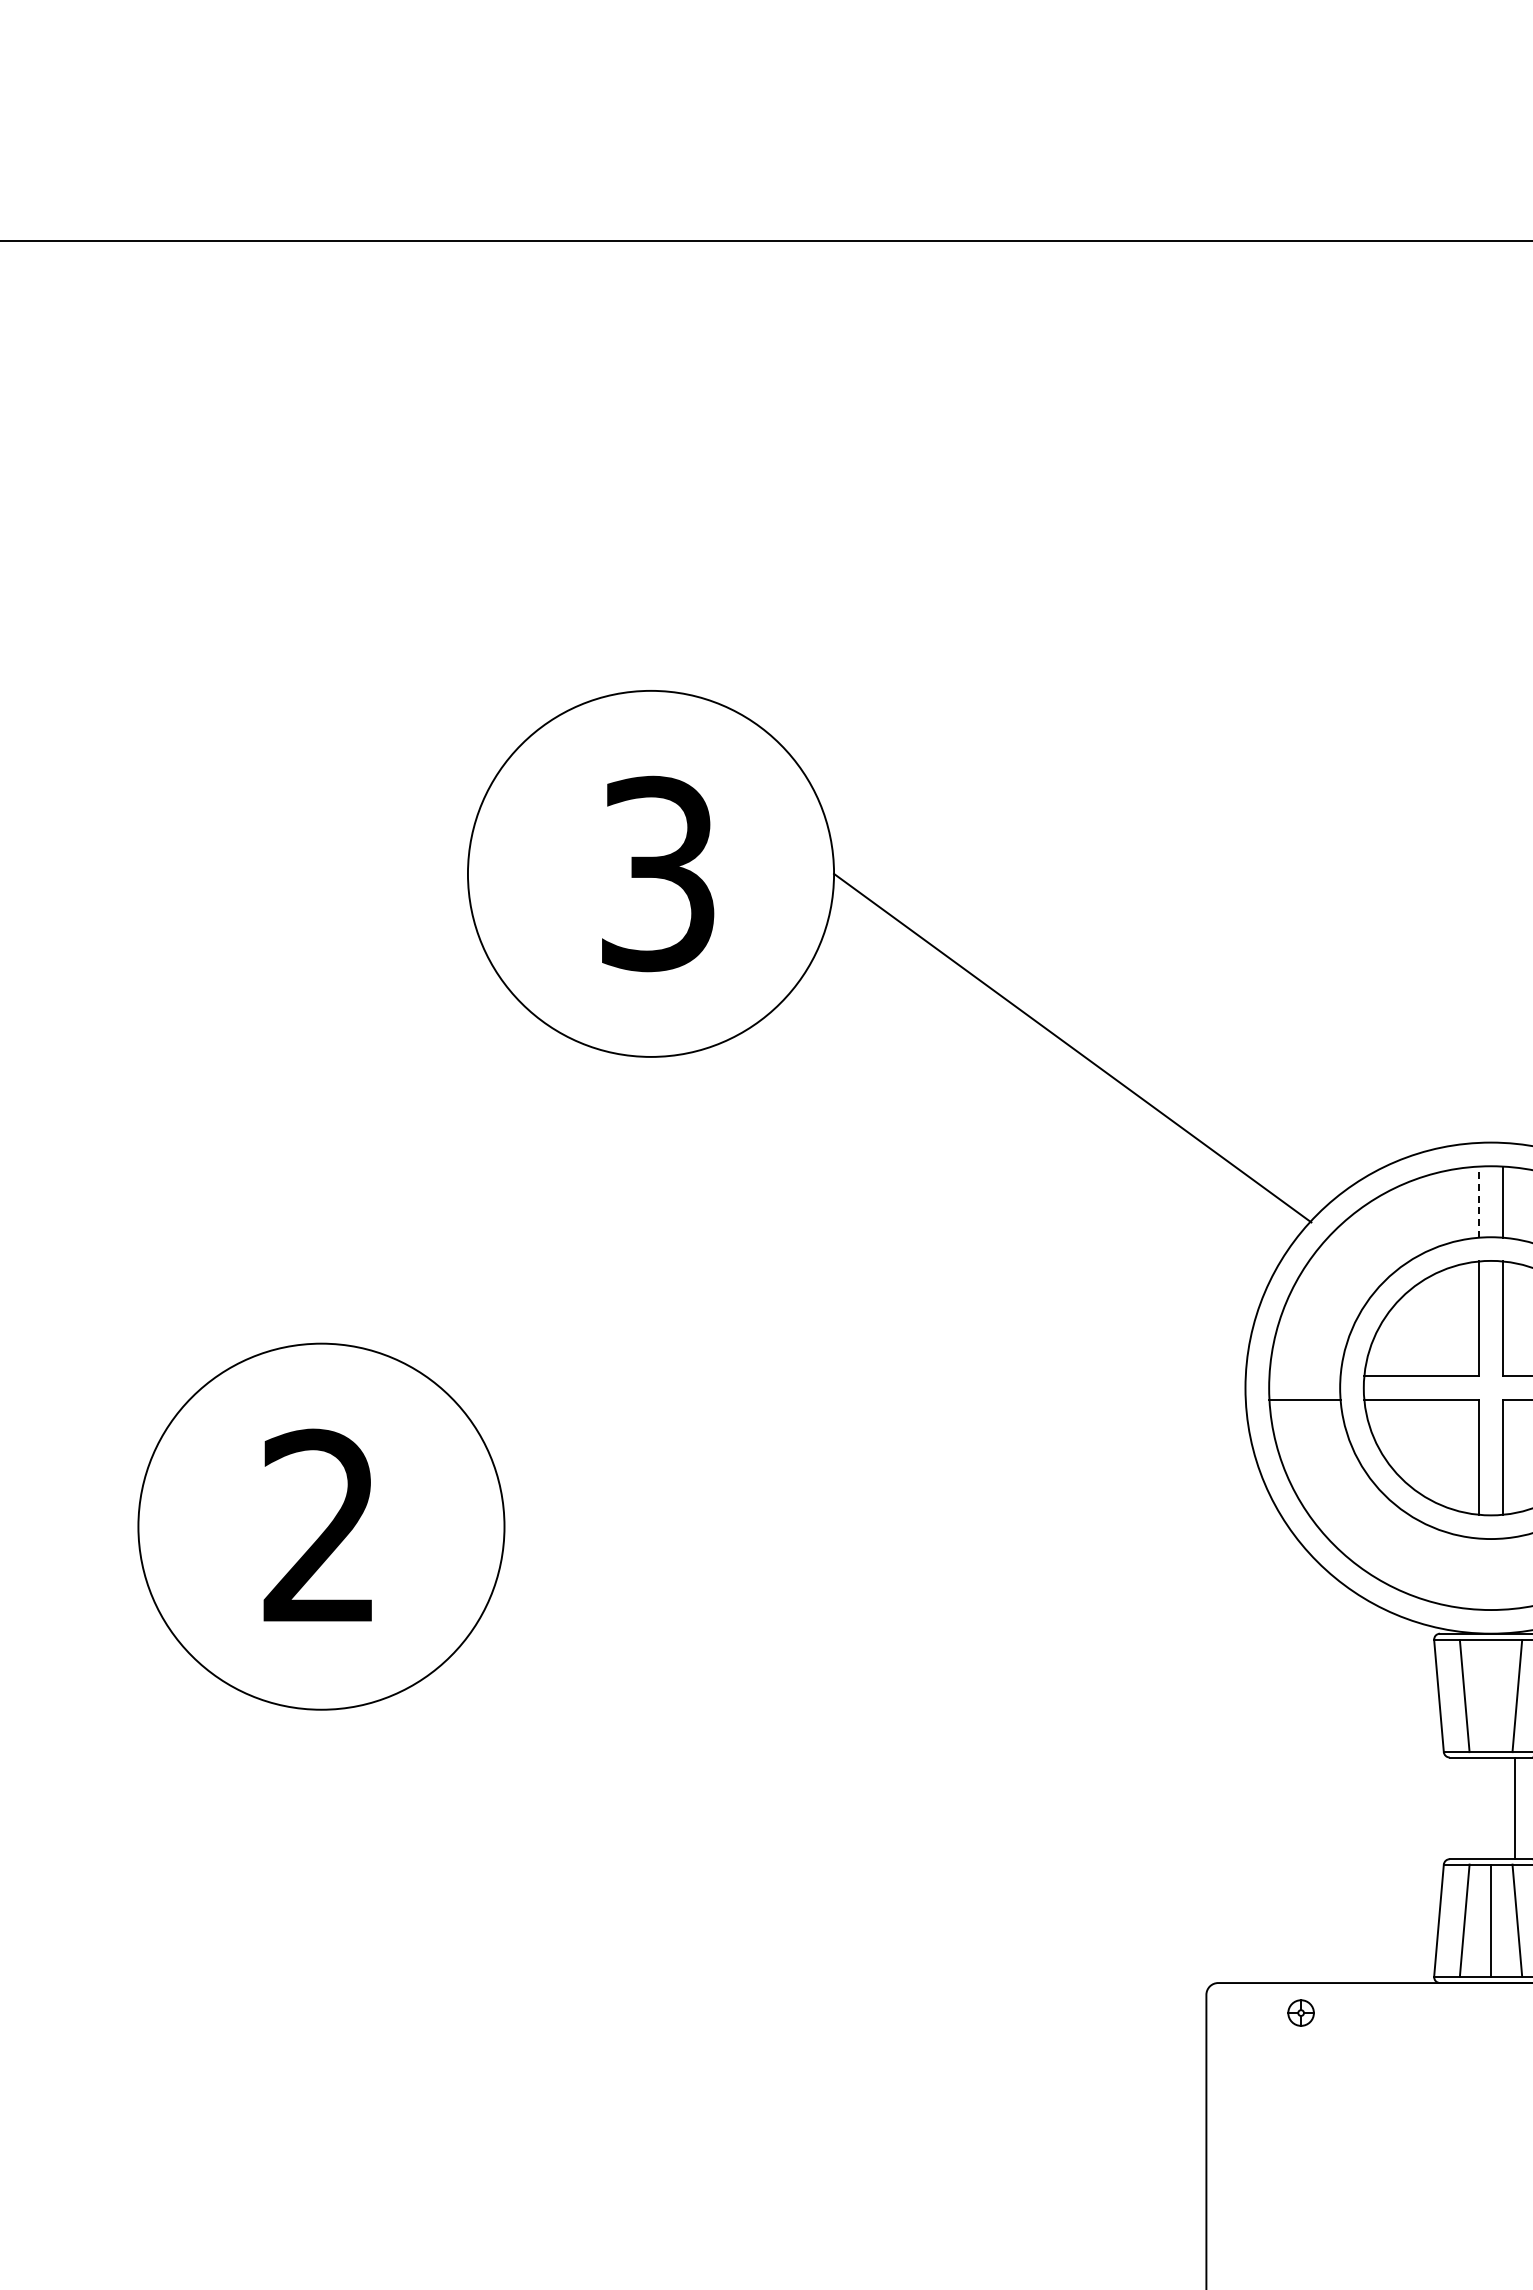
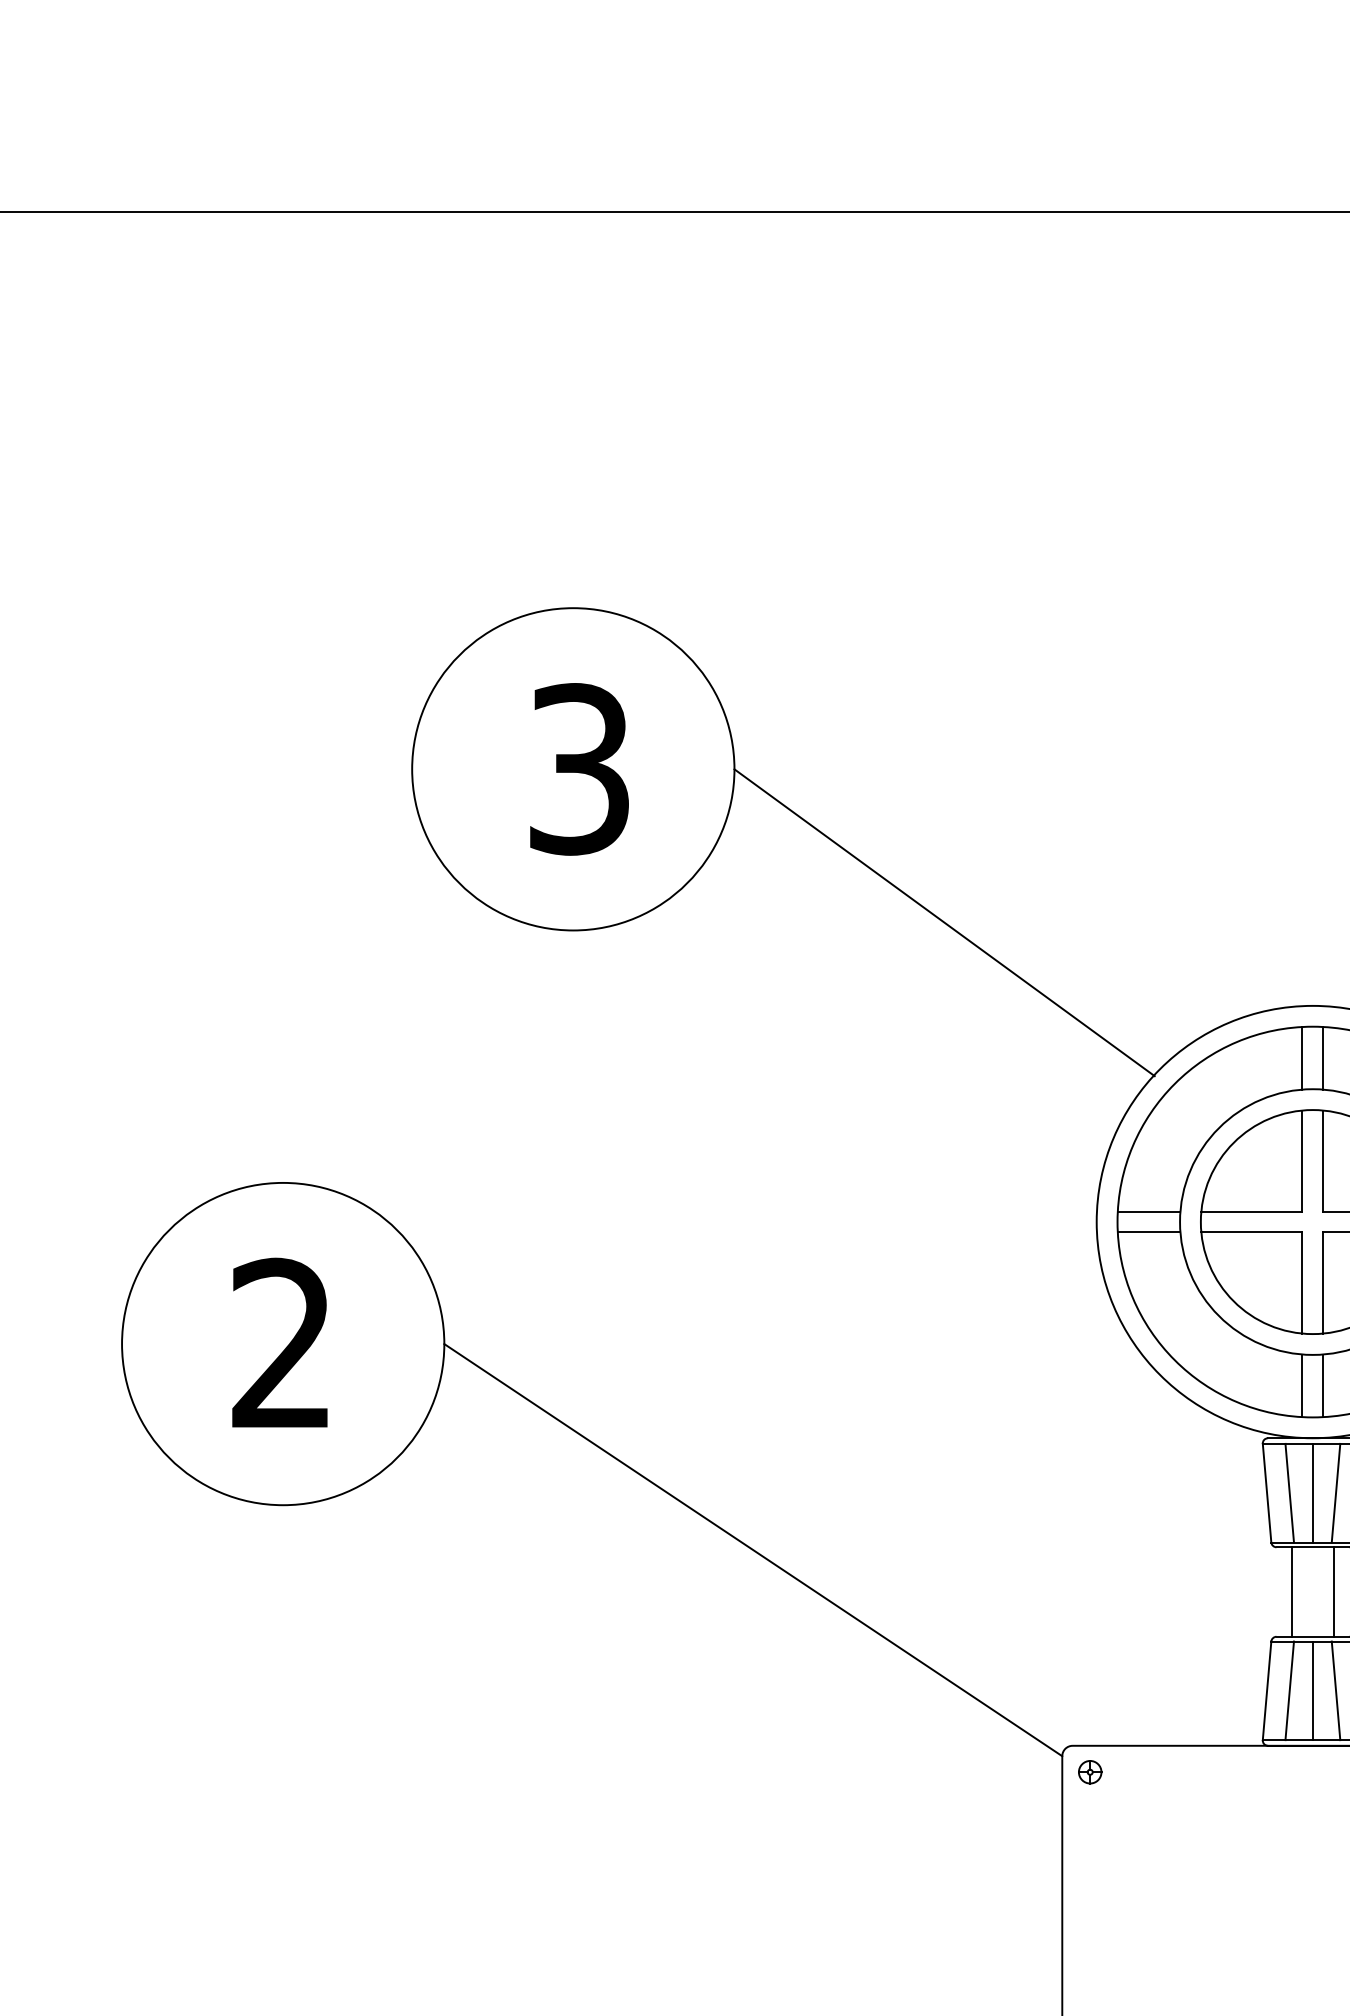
line: (1479, 1202) -> (1302, 1058), dashed -> solid
line: (1304, 1376) -> (1148, 1211), added
line: (1479, 1573) -> (1302, 1385), added
line: (1502, 1573) -> (1322, 1385), added
line: (1491, 1696) -> (1313, 1493), added
line: (855, 1760) -> (753, 1549), added
line: (1467, 1808) -> (1292, 1592), added
part: (1300, 2012) -> (1089, 1771), moved

